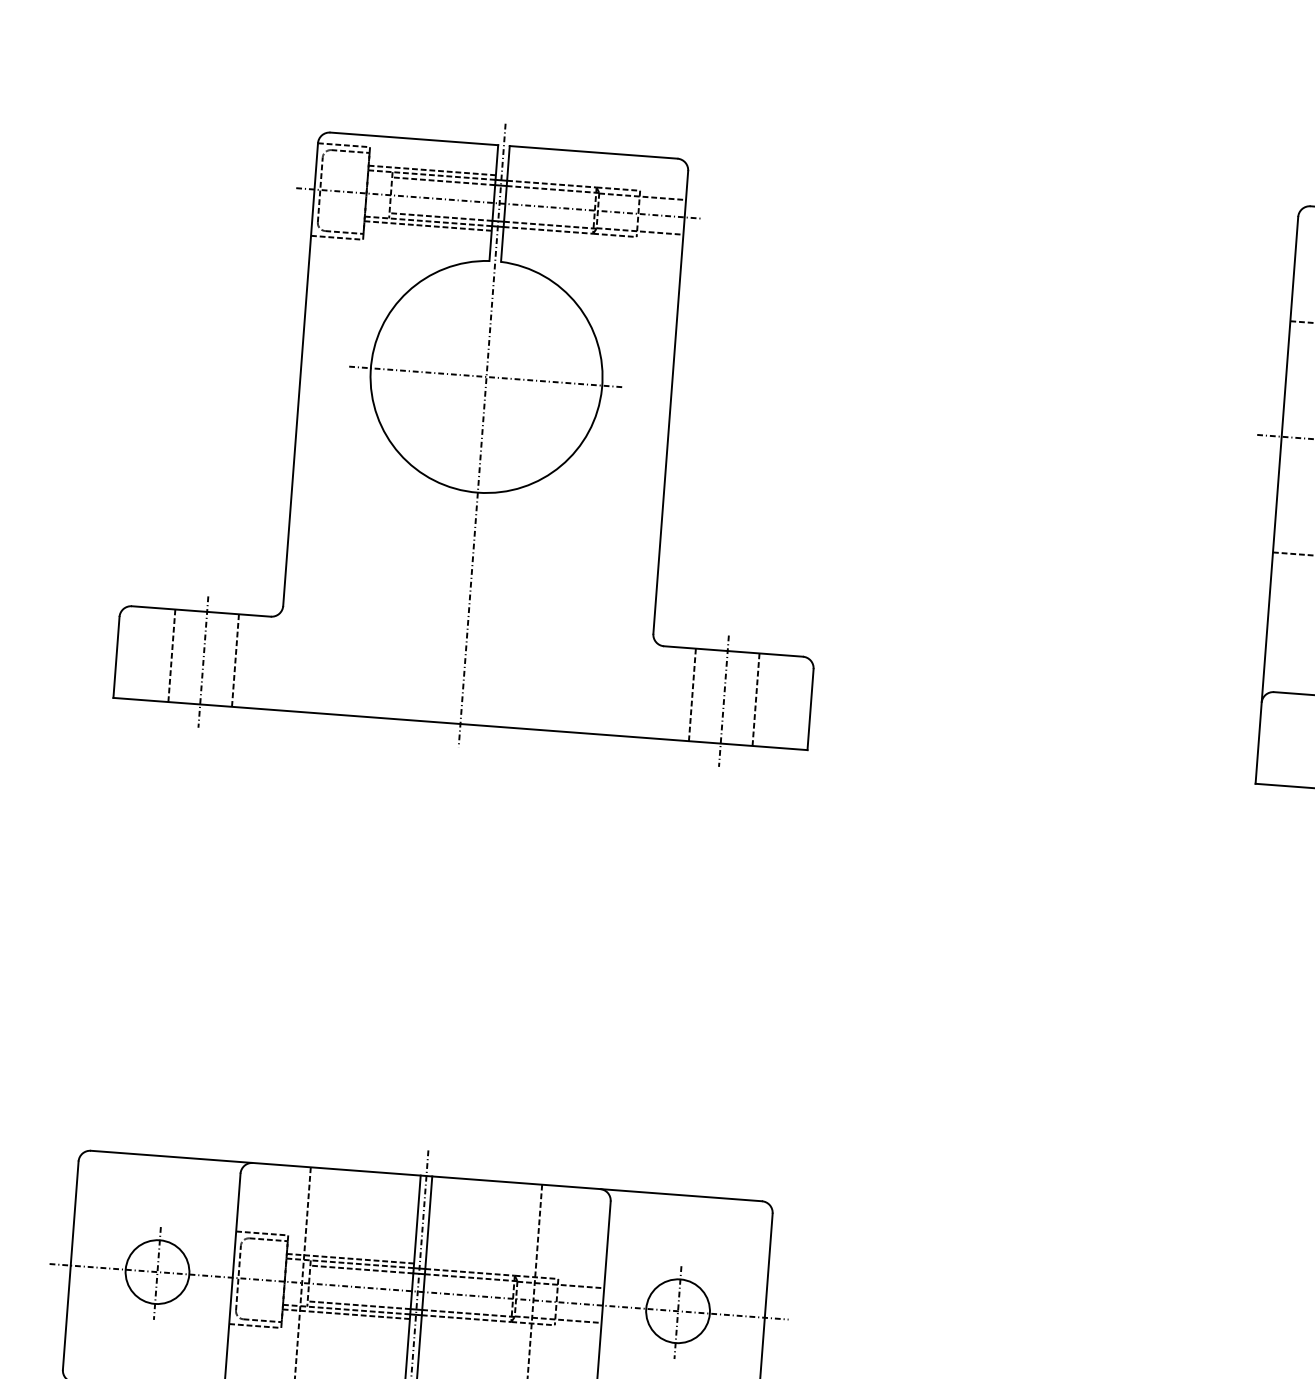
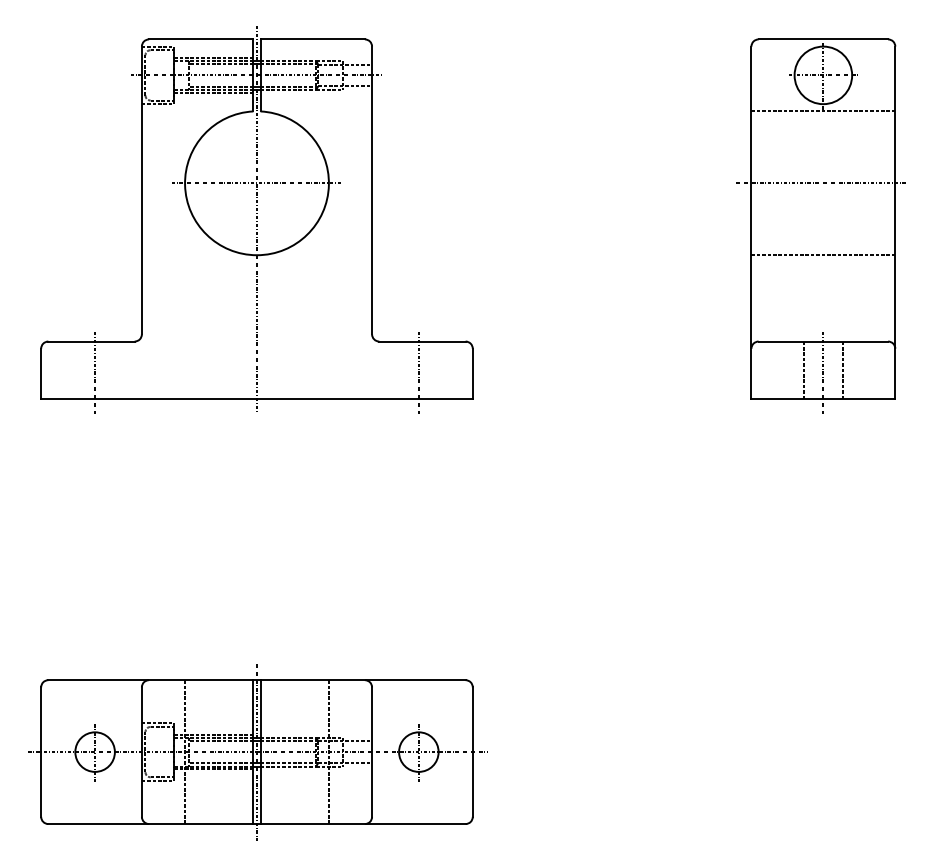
line: (172, 656) -> (75, 370), removed
line: (234, 660) -> (114, 370), removed
line: (693, 695) -> (399, 370), removed
line: (755, 699) -> (438, 370), removed

